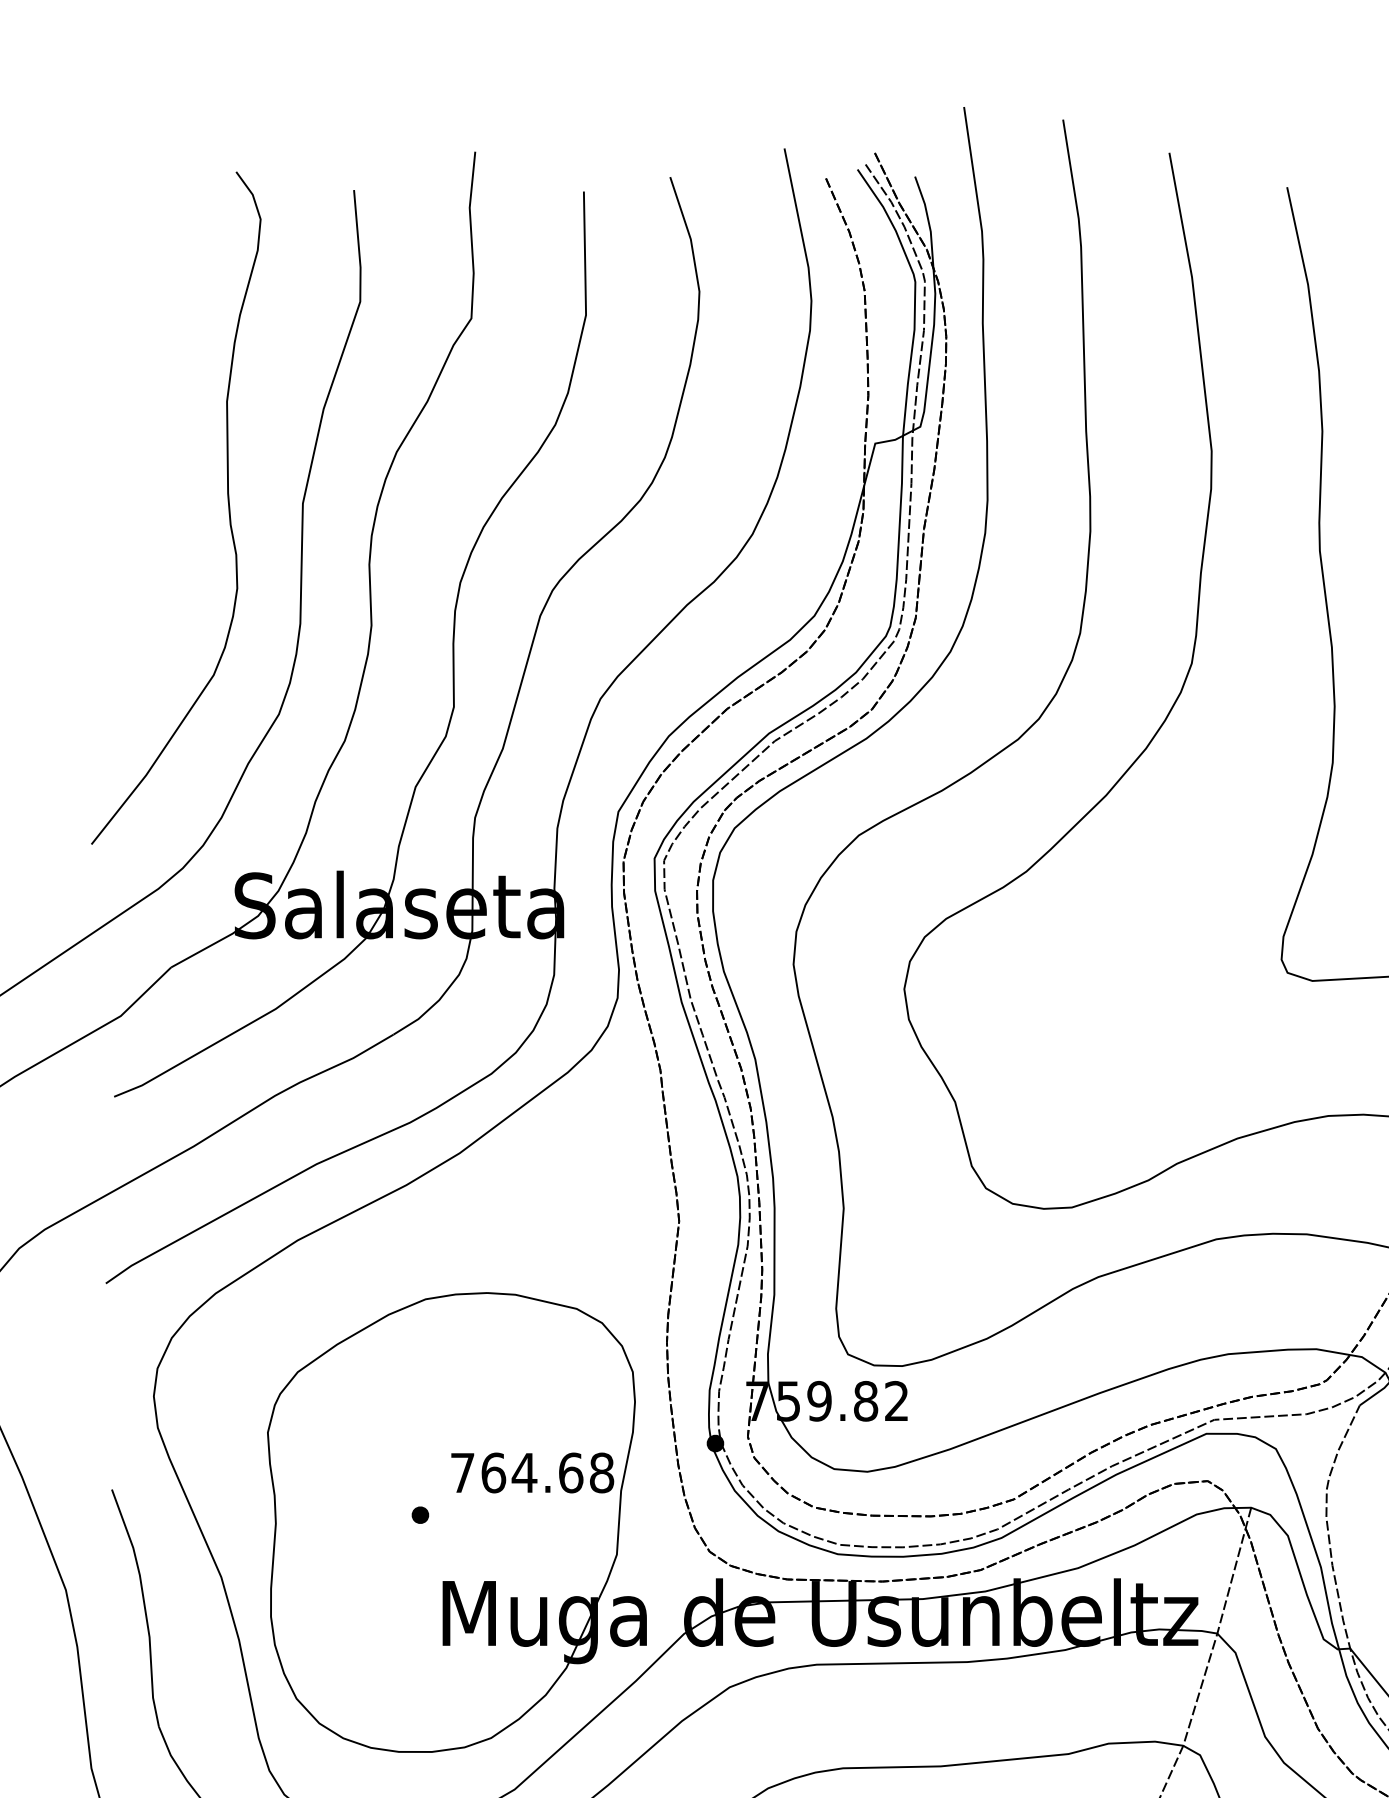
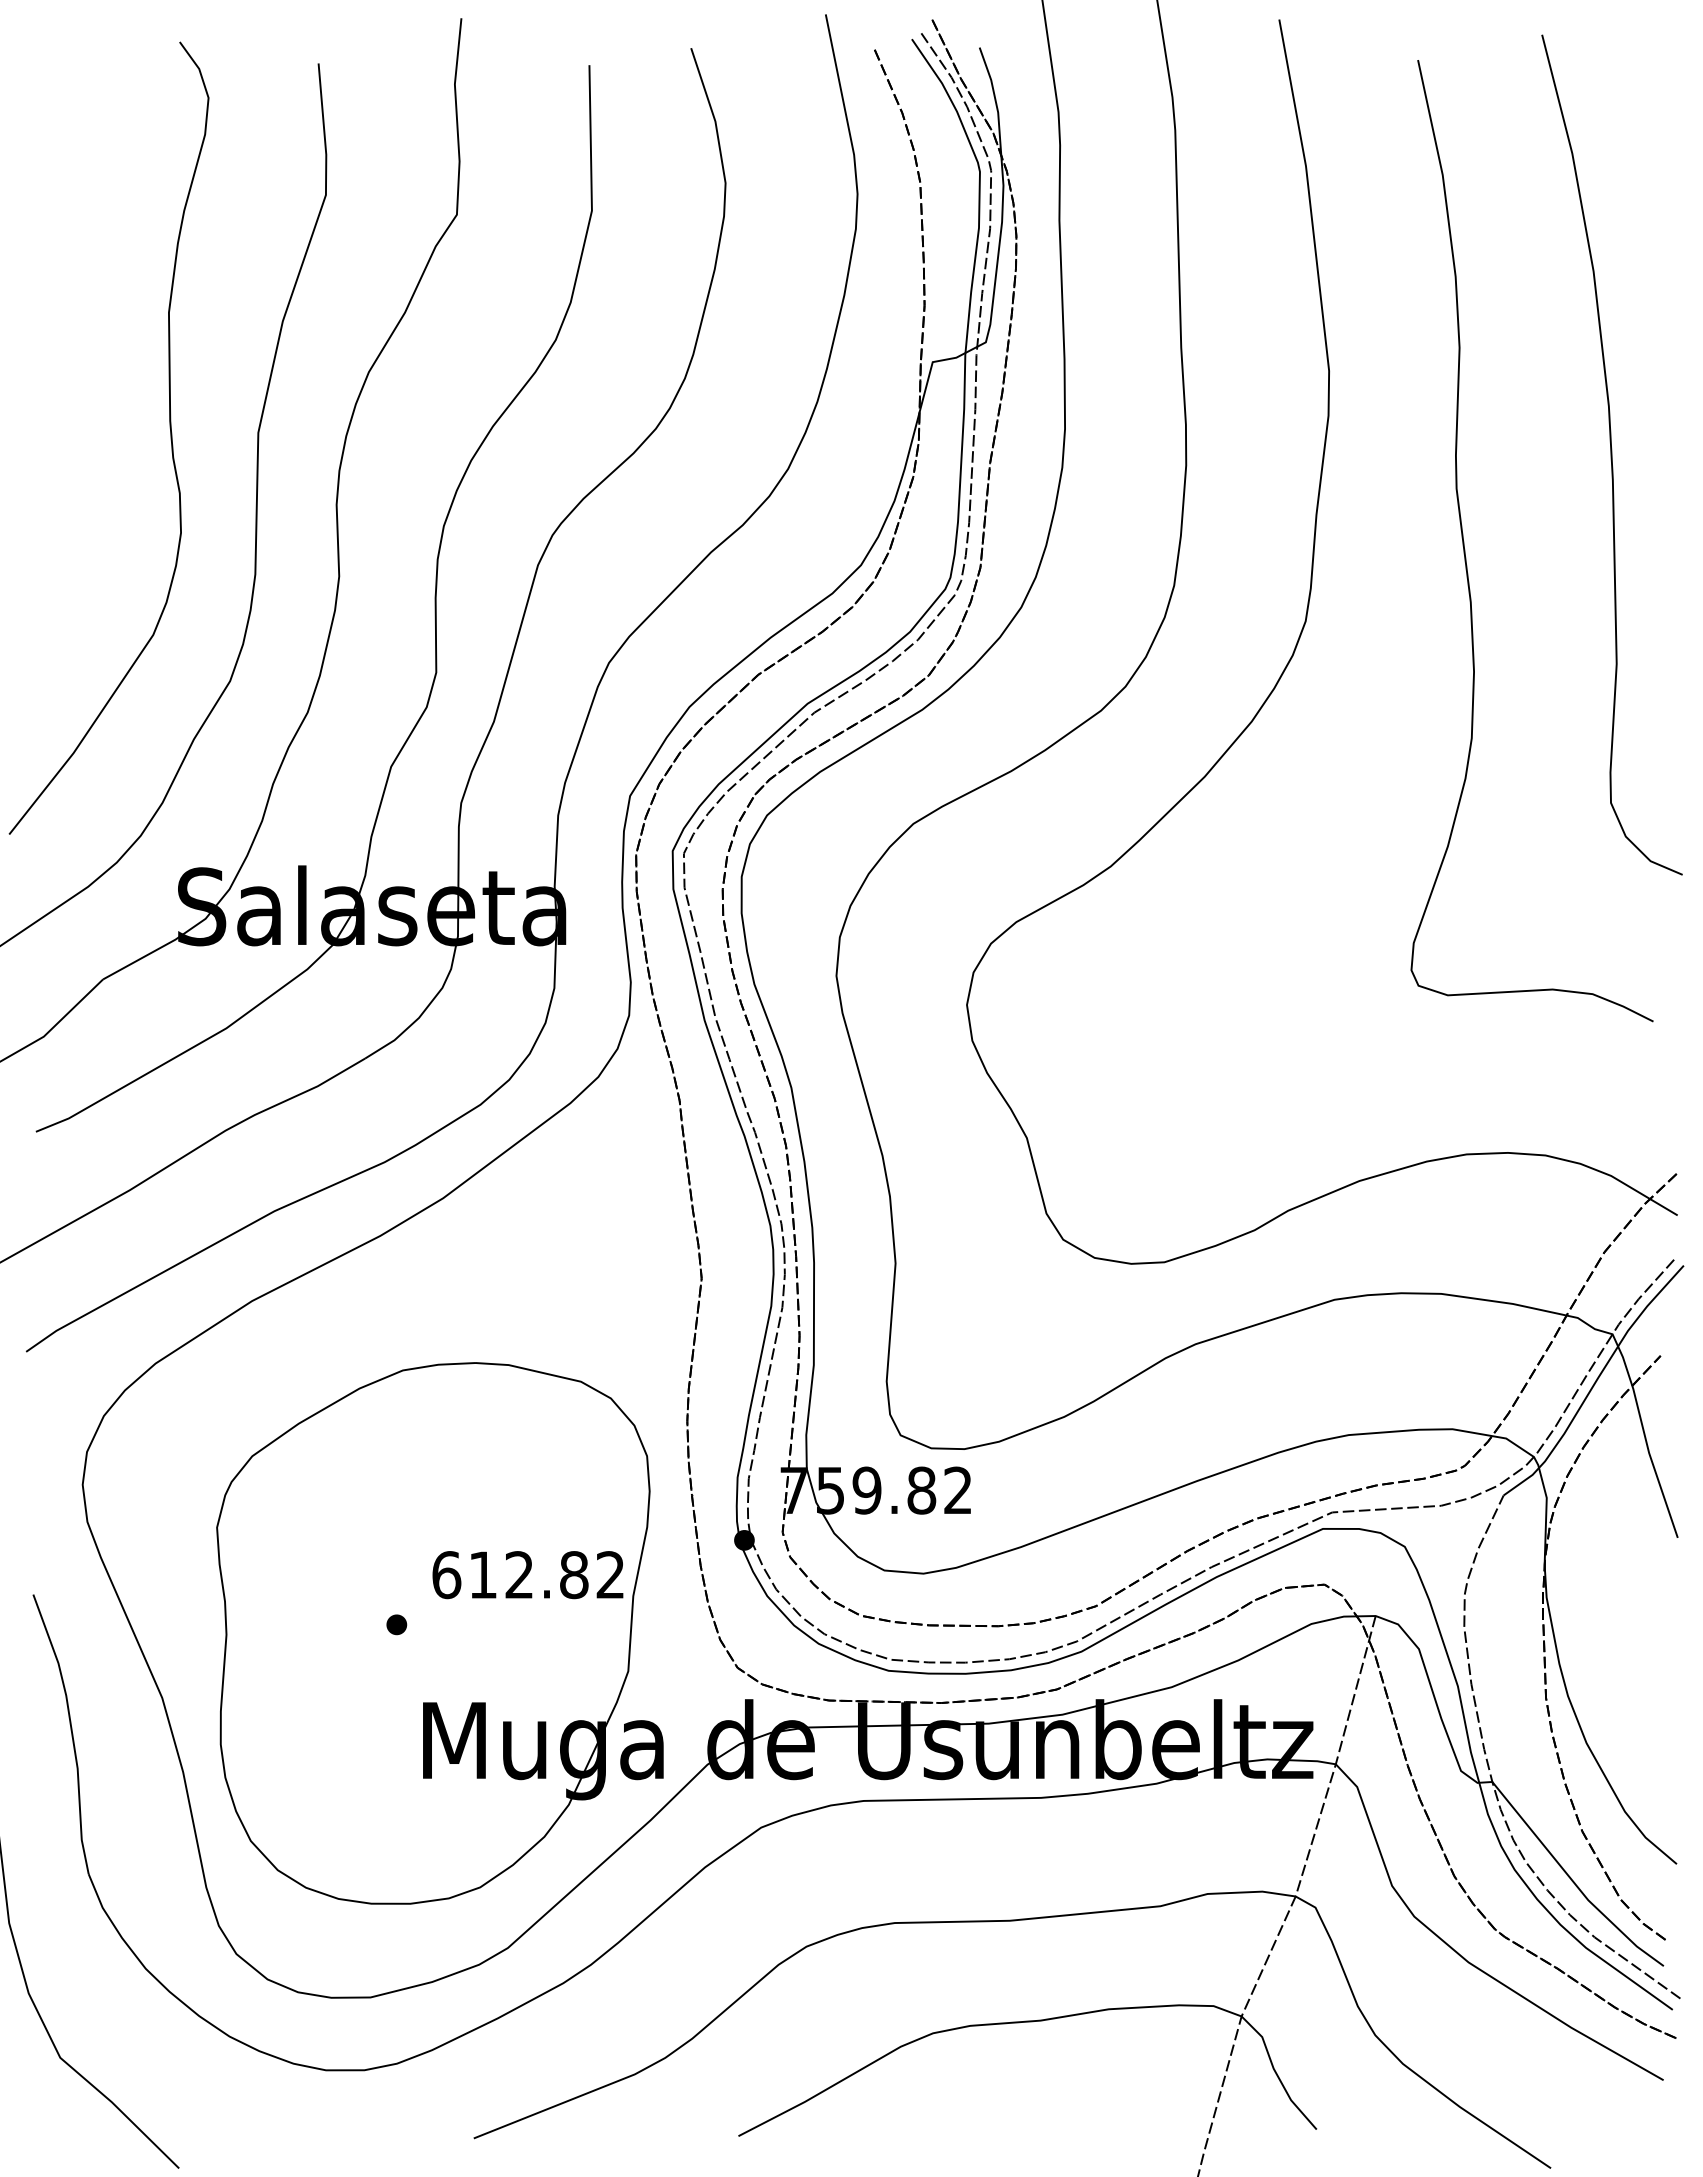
text: (532, 1473) -> (528, 1575), 764.68 -> 612.82

